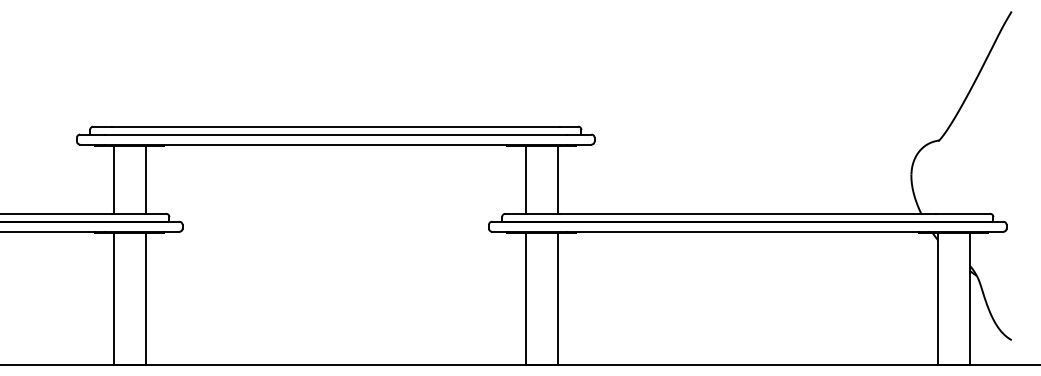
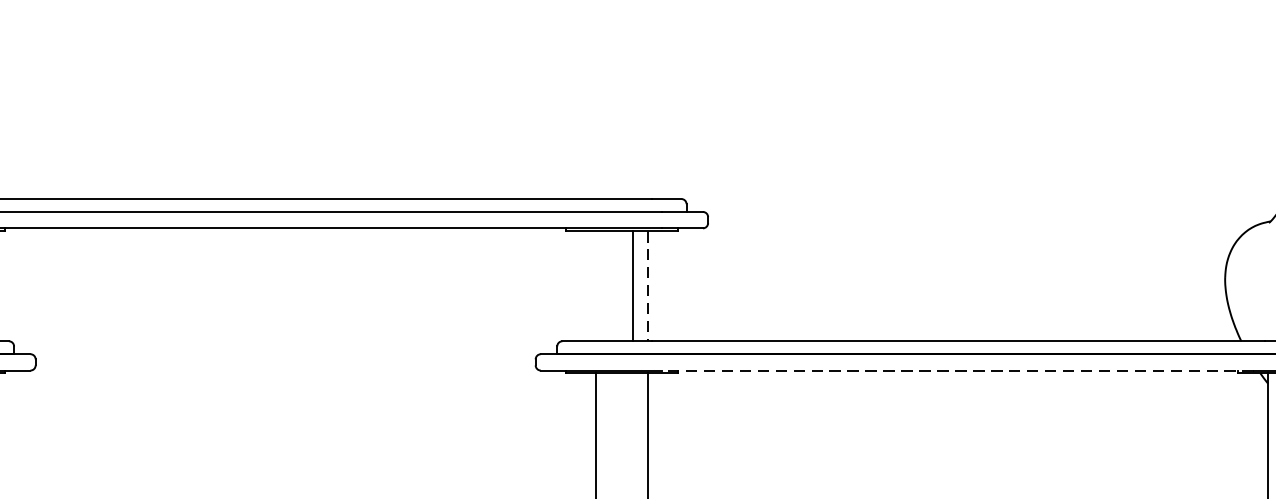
line: (525, 179) -> (632, 285), moved
line: (557, 180) -> (647, 286), solid -> dashed
line: (747, 231) -> (957, 370), solid -> dashed

